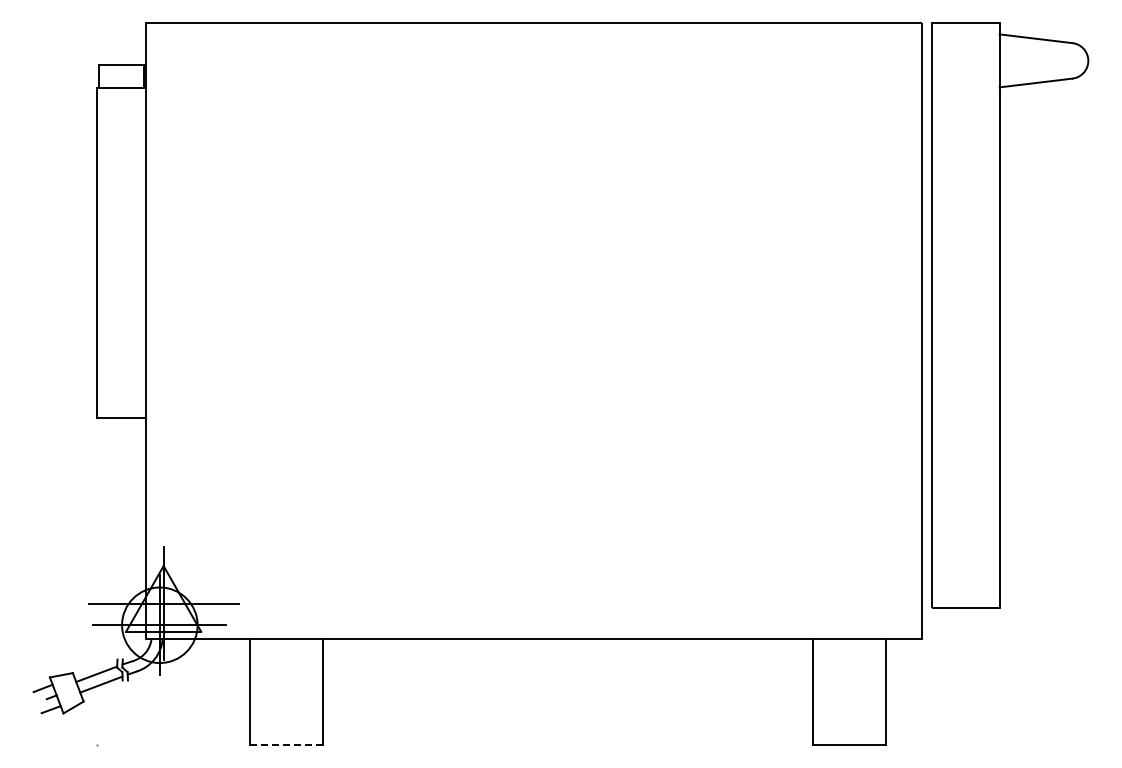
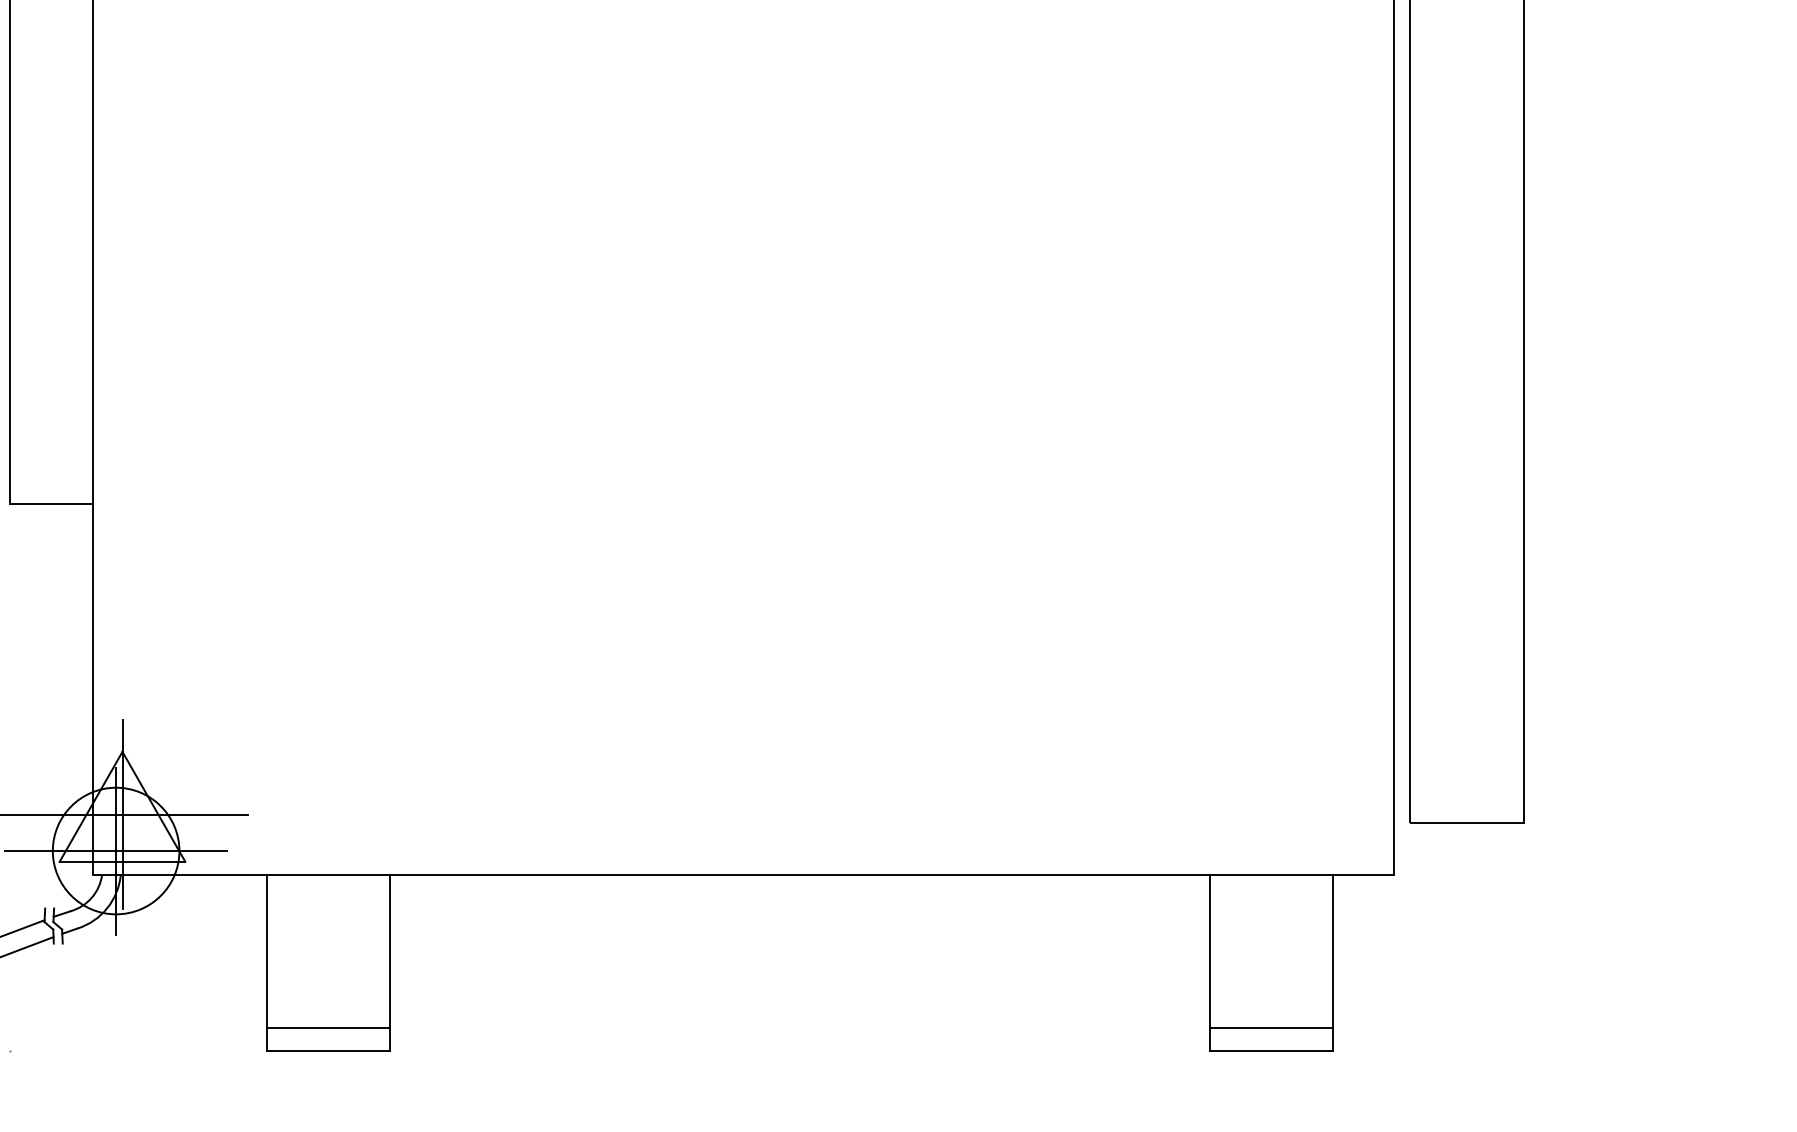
line: (286, 730) -> (328, 1027), added
line: (848, 730) -> (1270, 1027), added
line: (286, 744) -> (328, 1050), dashed -> solid

